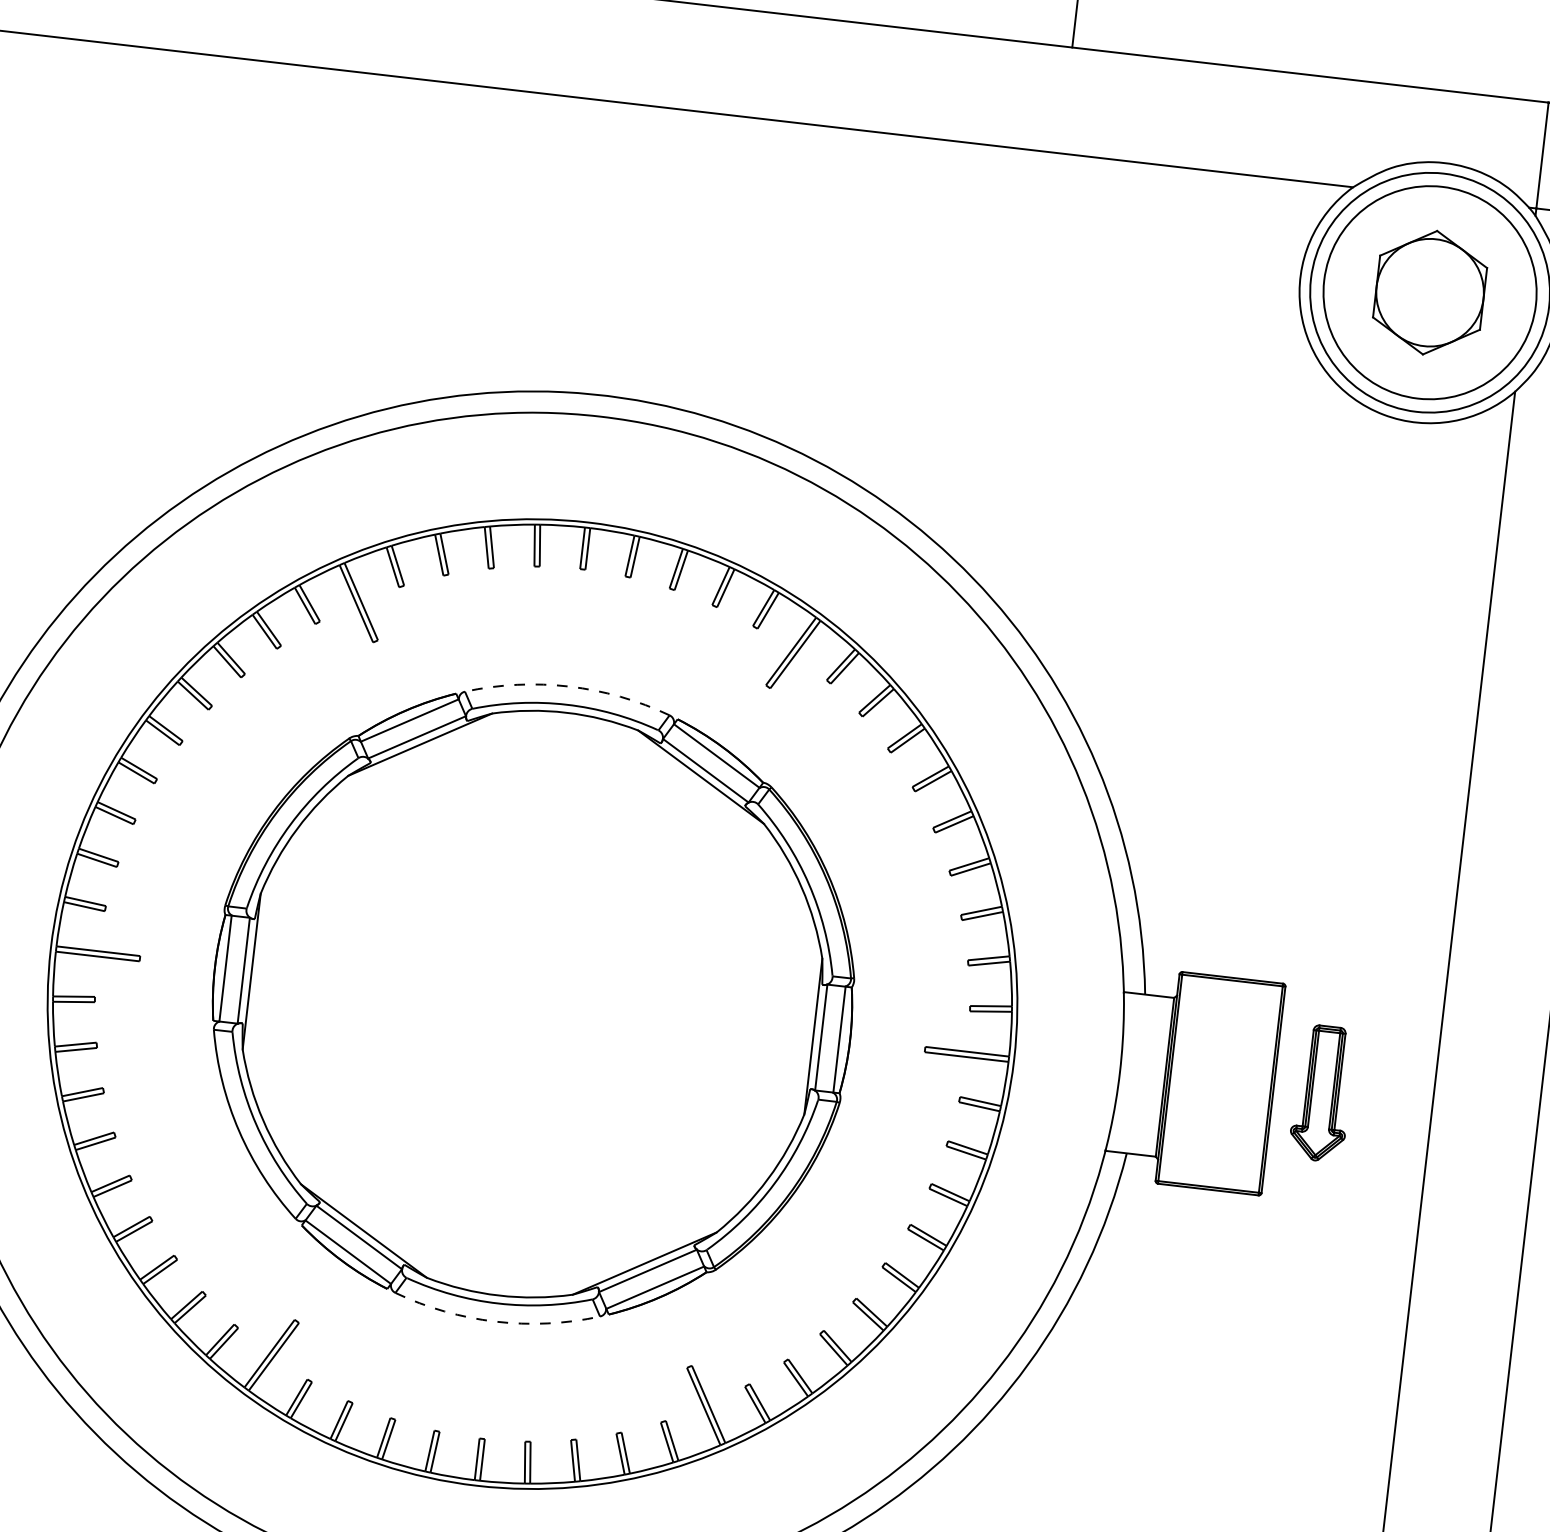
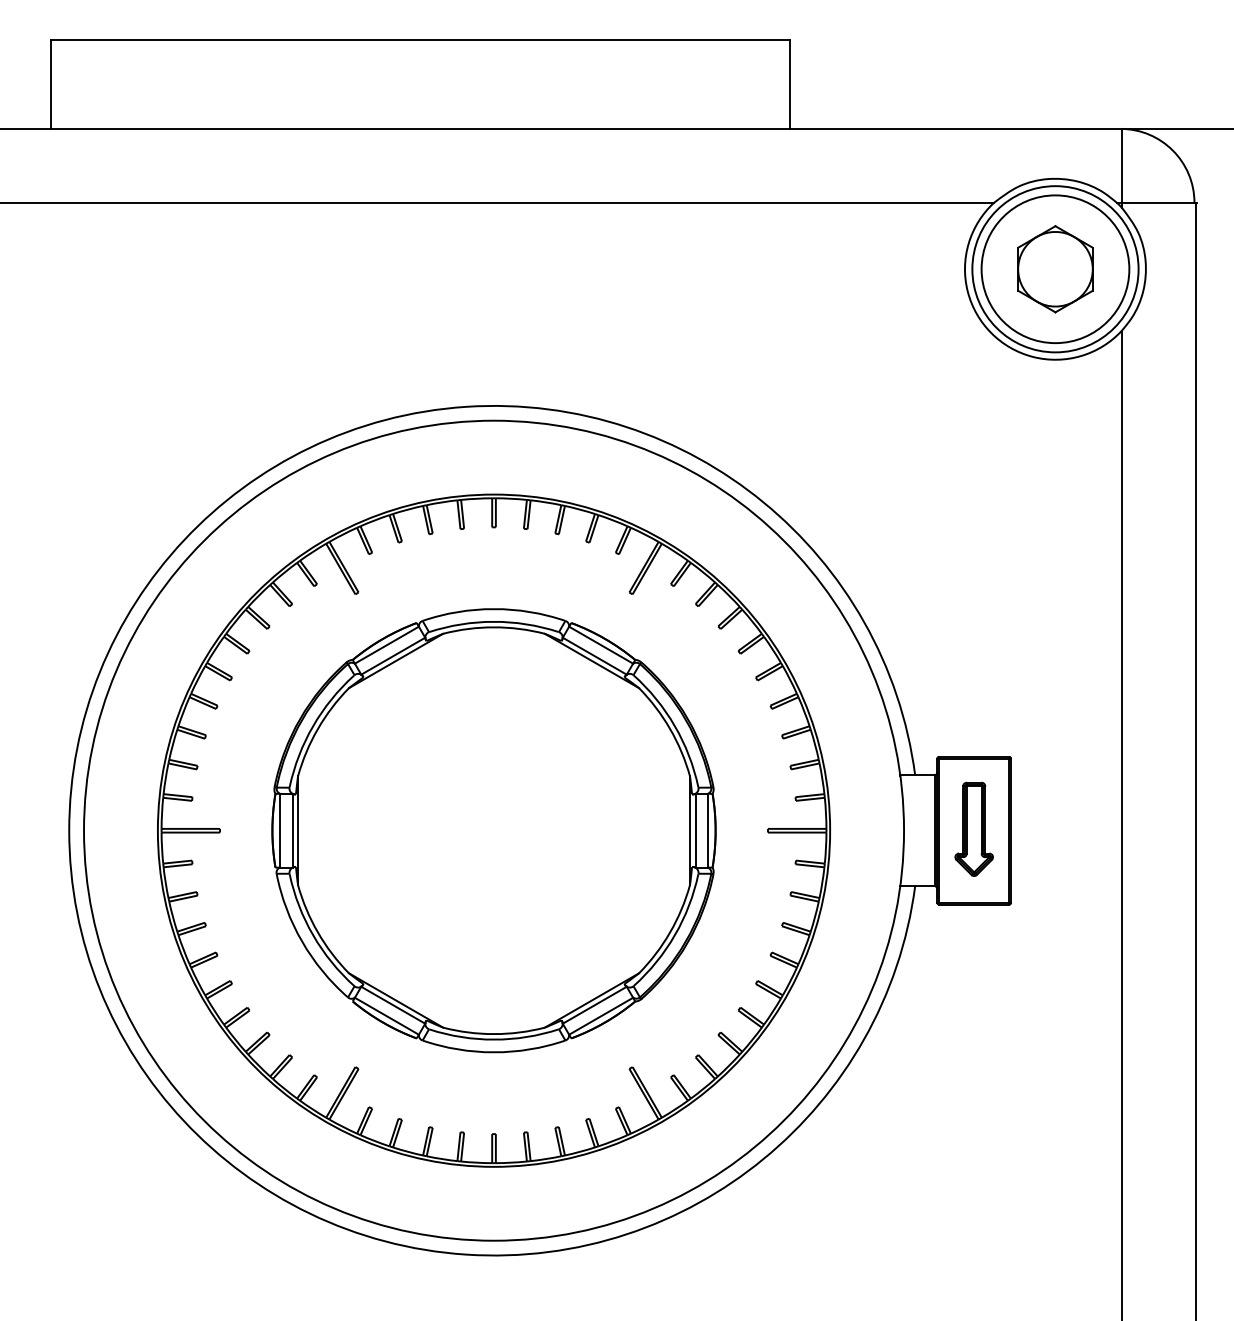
arc: (569, 687) -> (494, 609), dashed -> solid
part: (1321, 1092) -> (973, 828), moved
arc: (496, 1321) -> (494, 1052), dashed -> solid

